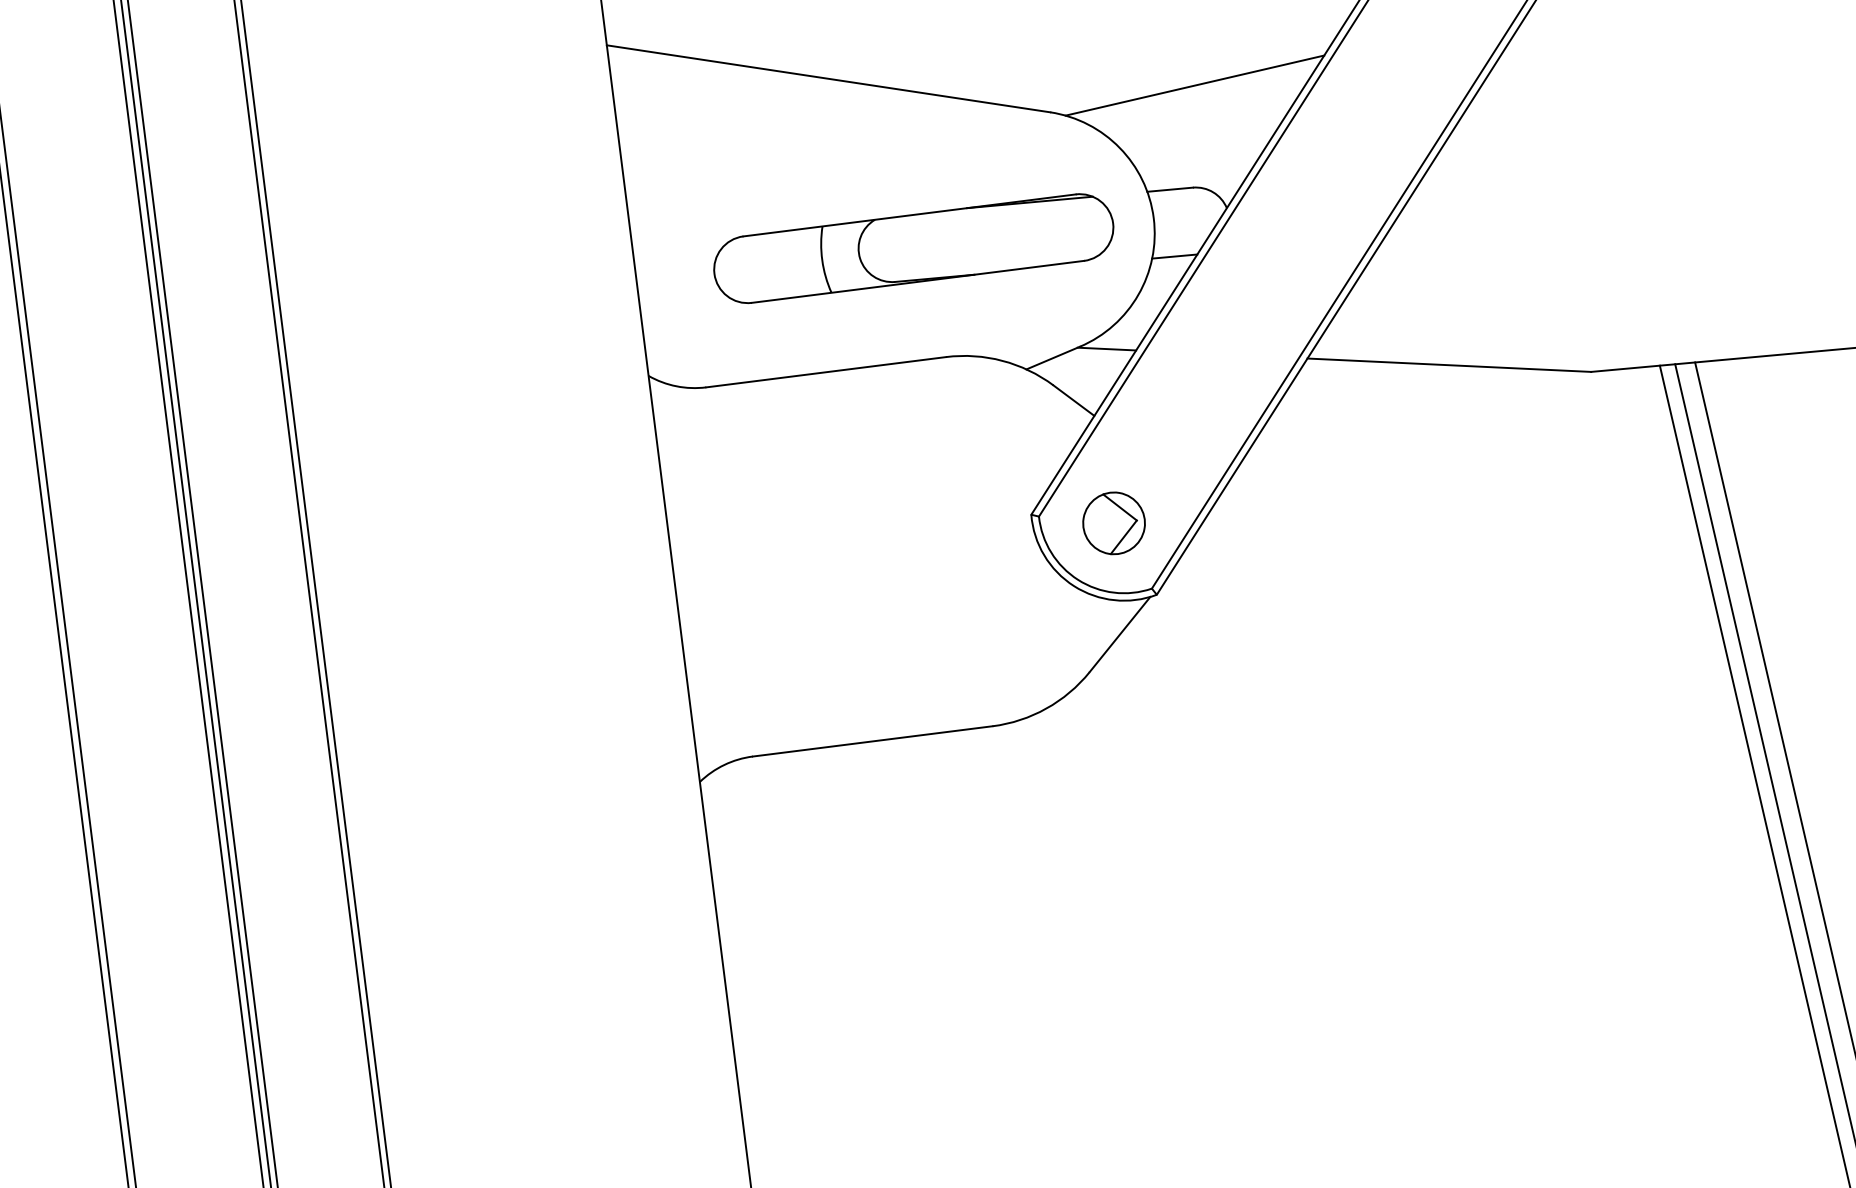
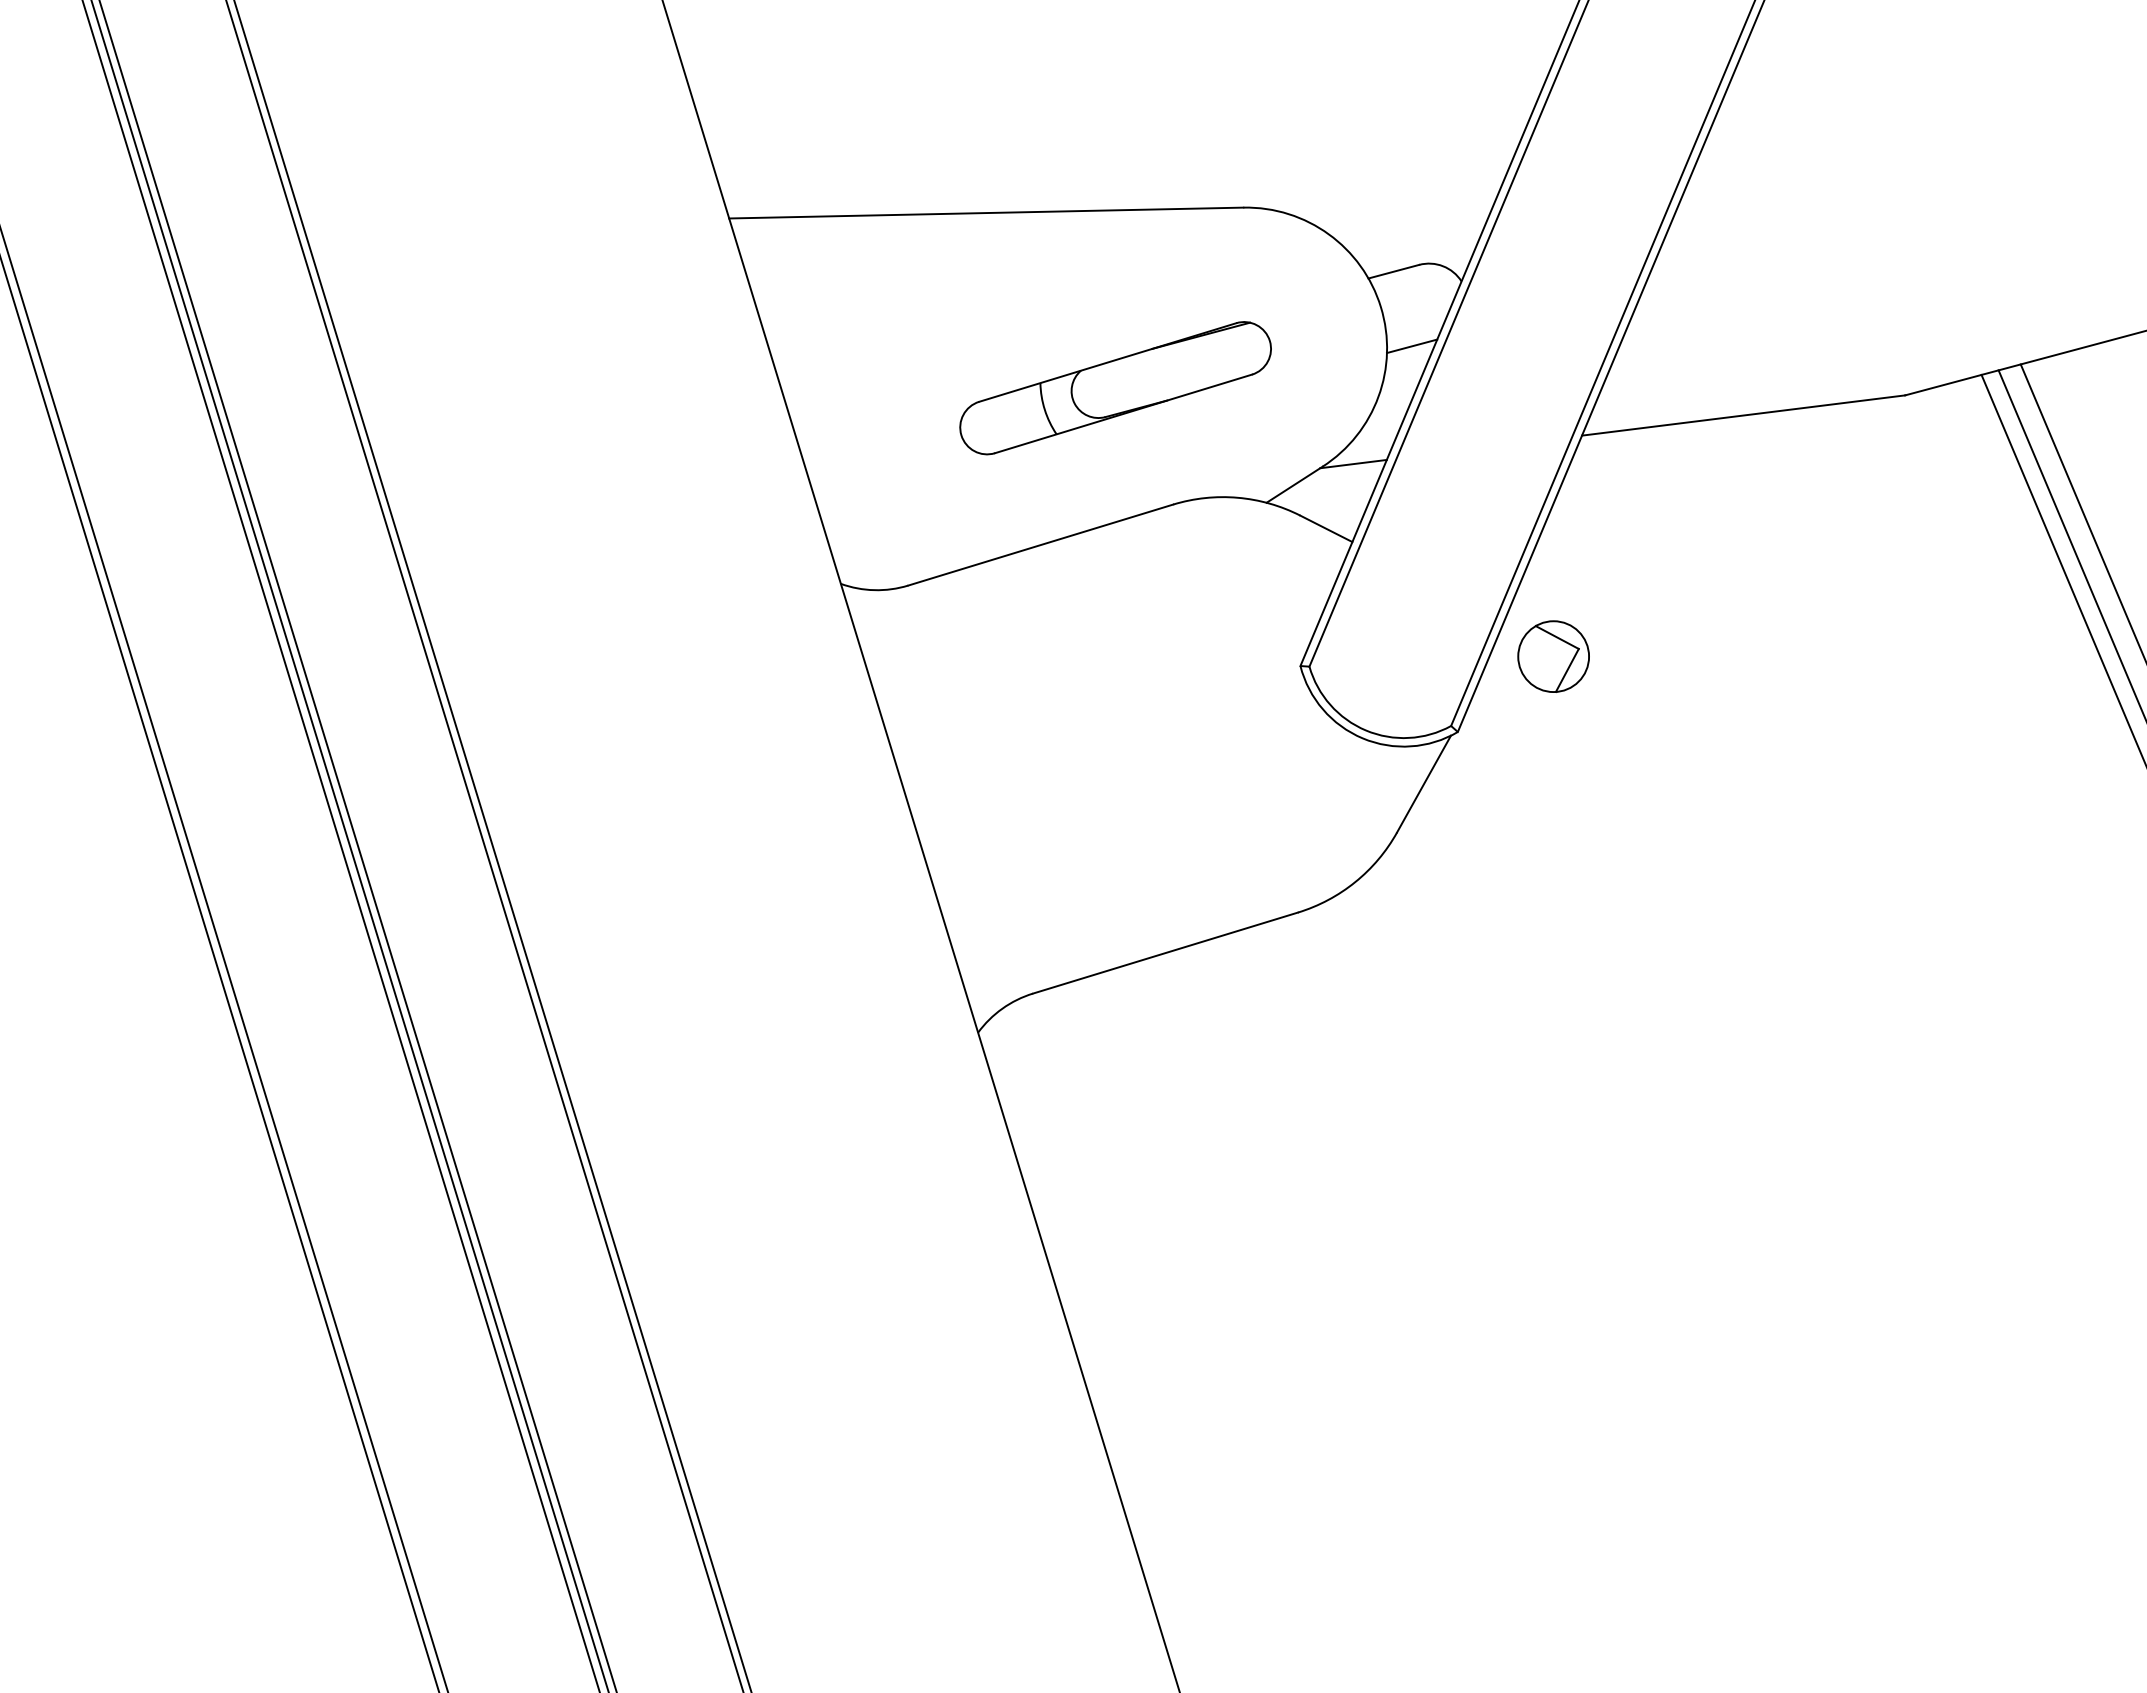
line: (1194, 85) -> (1401, 149), removed
part: (913, 247) -> (1115, 387), size x0.7
part: (1113, 523) -> (1553, 656), moved

